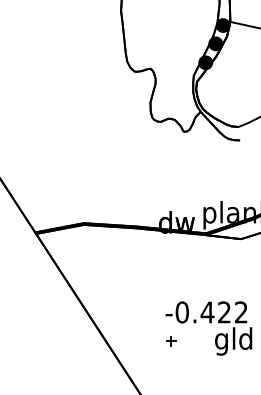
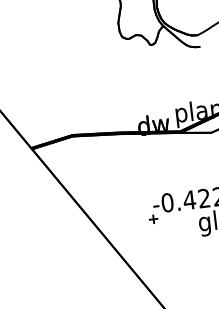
part: (171, 341) -> (153, 219), moved

